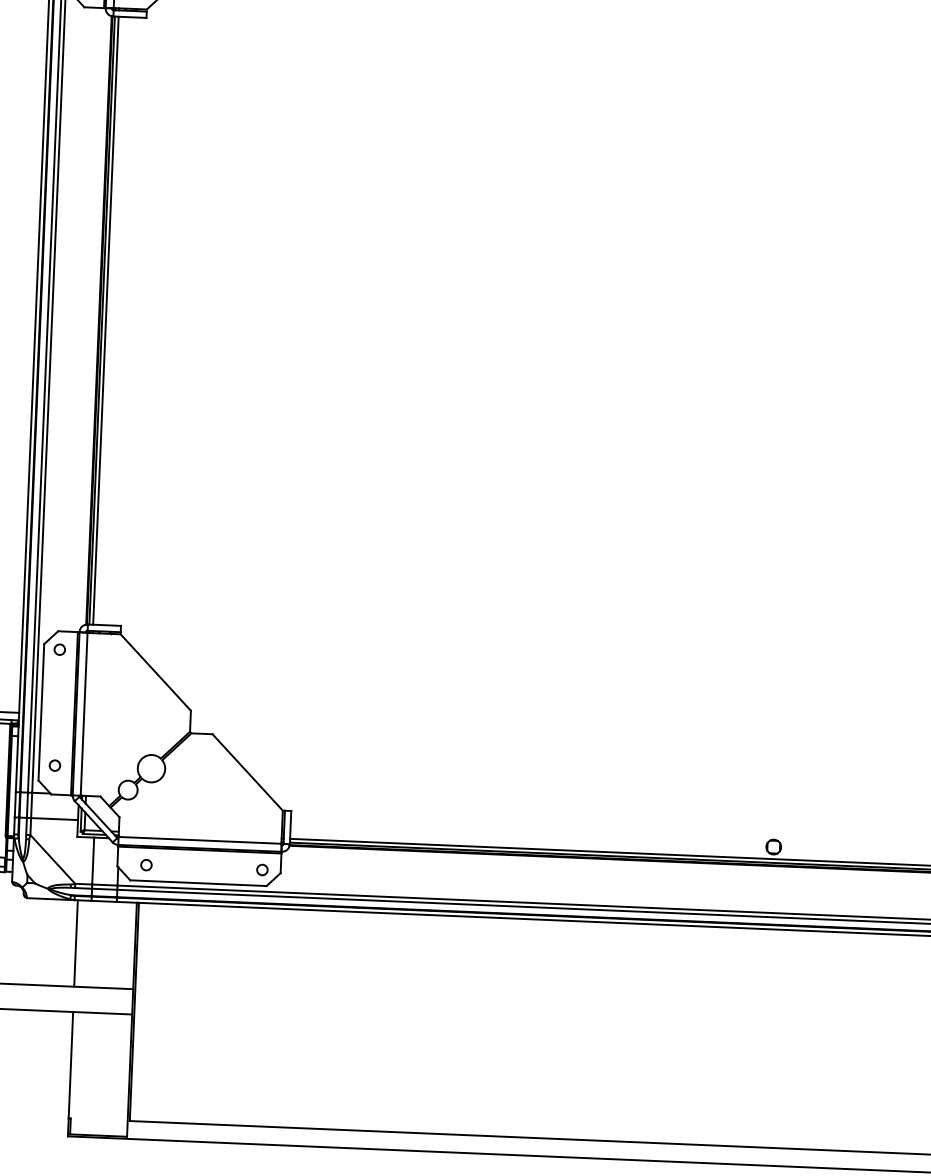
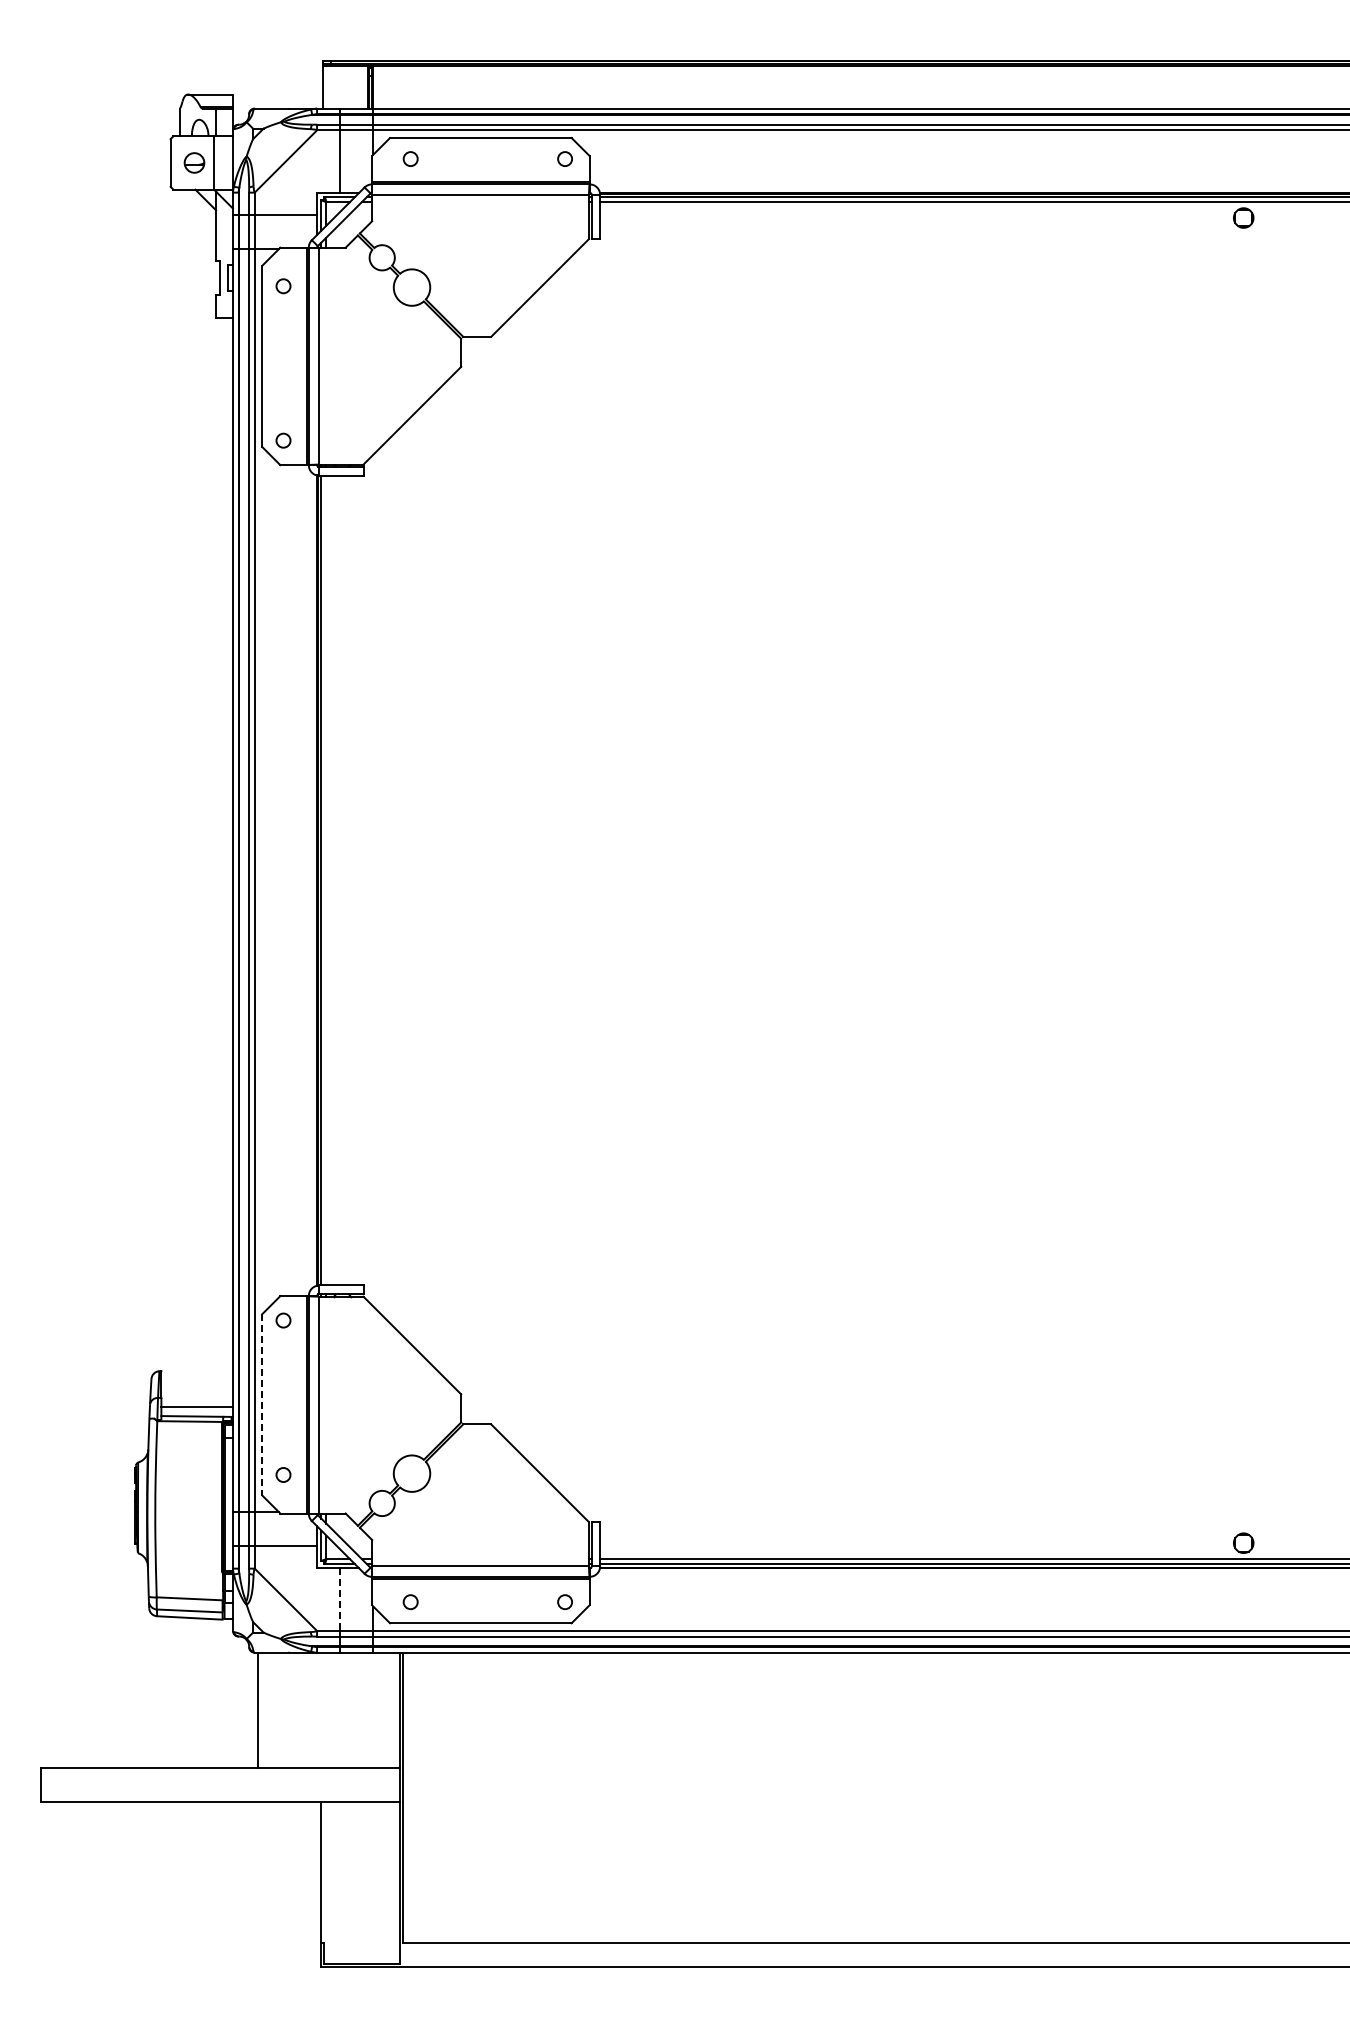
line: (105, 320) -> (326, 880), removed
line: (41, 712) -> (262, 1404), solid -> dashed
line: (93, 861) -> (339, 1600), solid -> dashed
line: (76, 942) -> (258, 1709), moved

